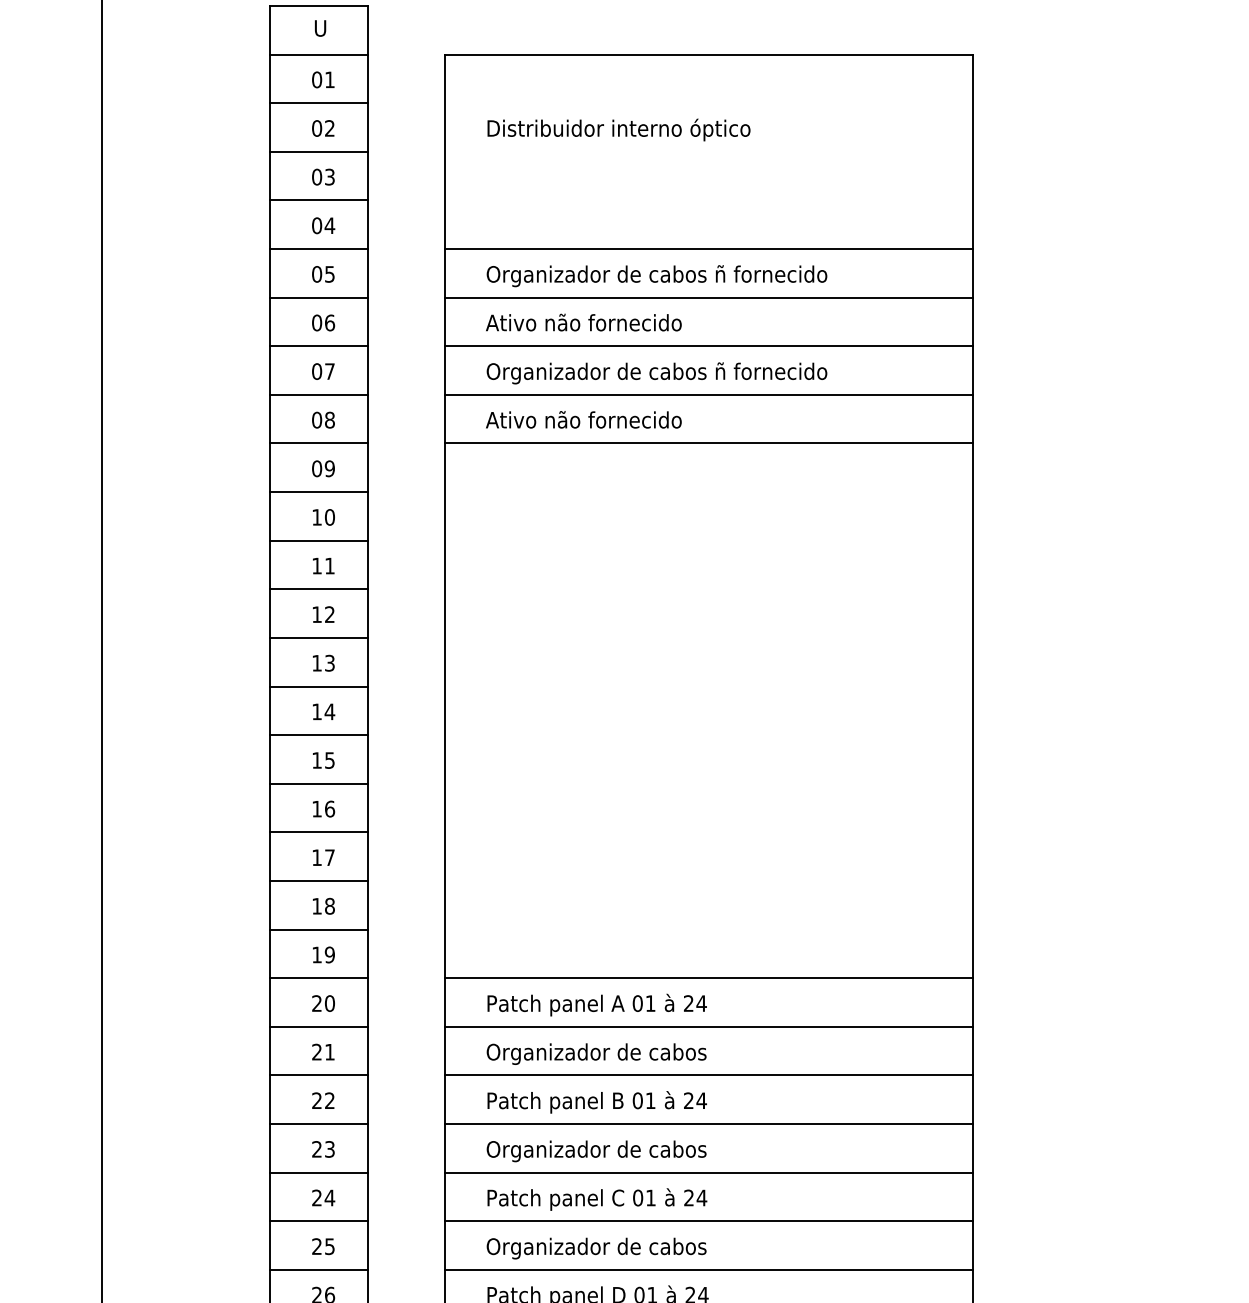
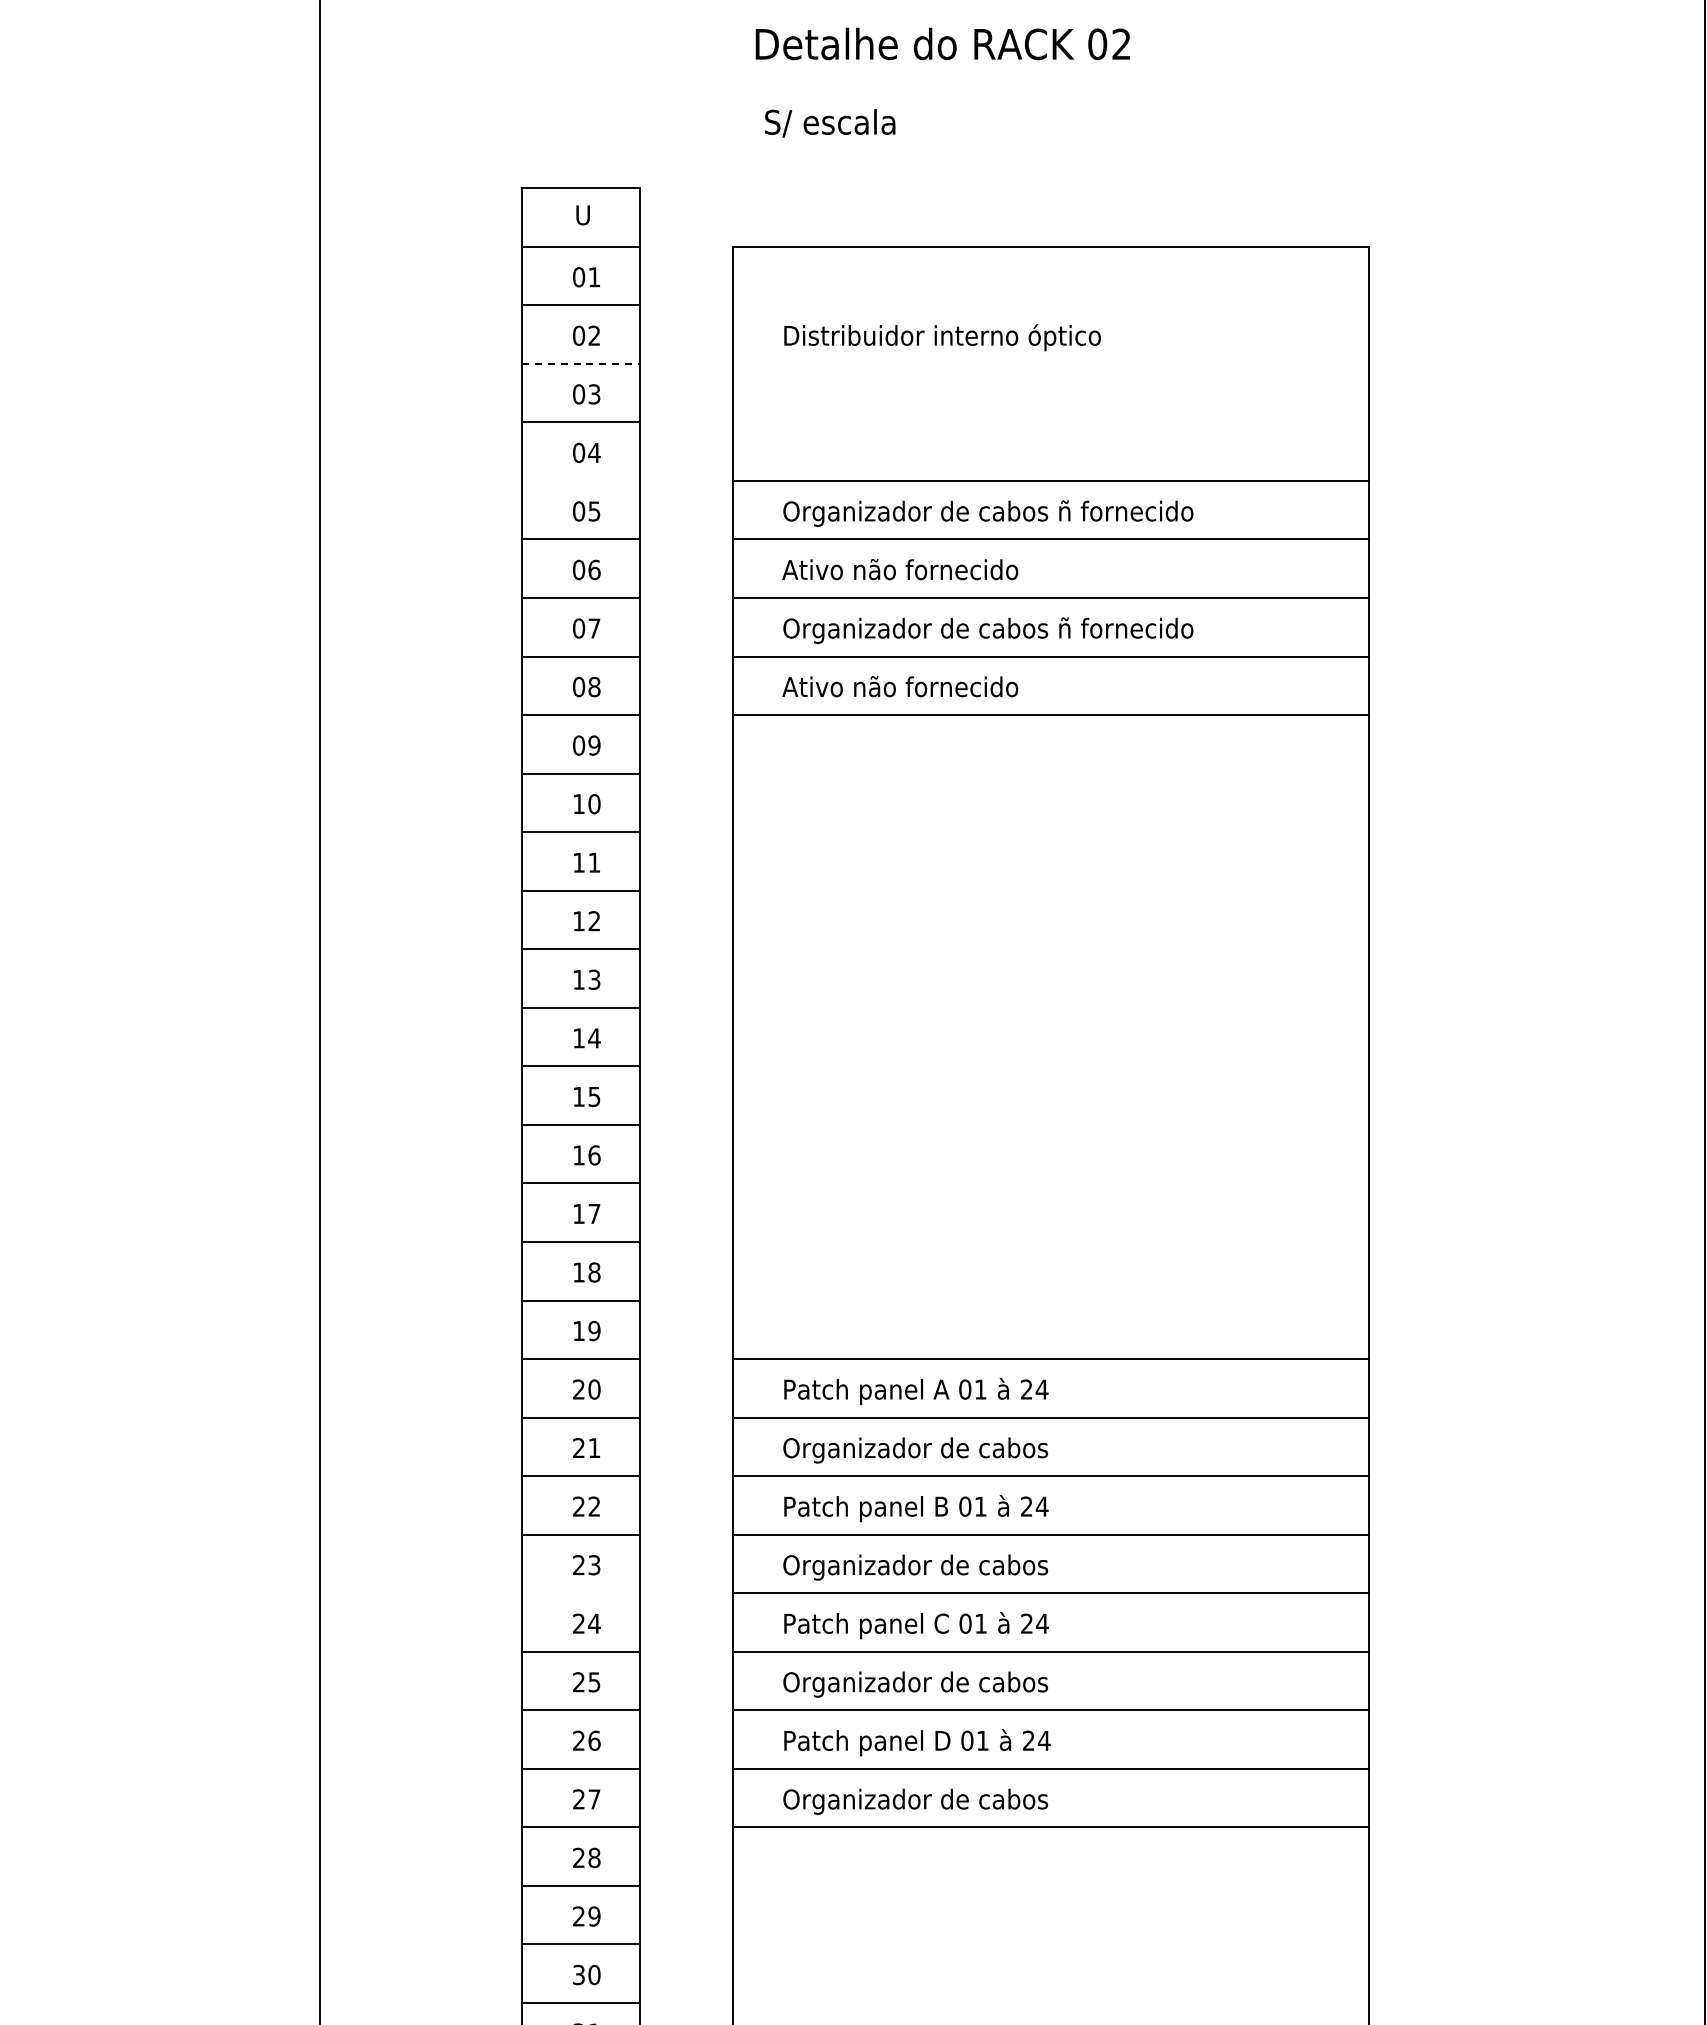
line: (319, 151) -> (581, 363), solid -> dashed
line: (318, 248) -> (580, 480), removed
line: (318, 1172) -> (580, 1593), removed

